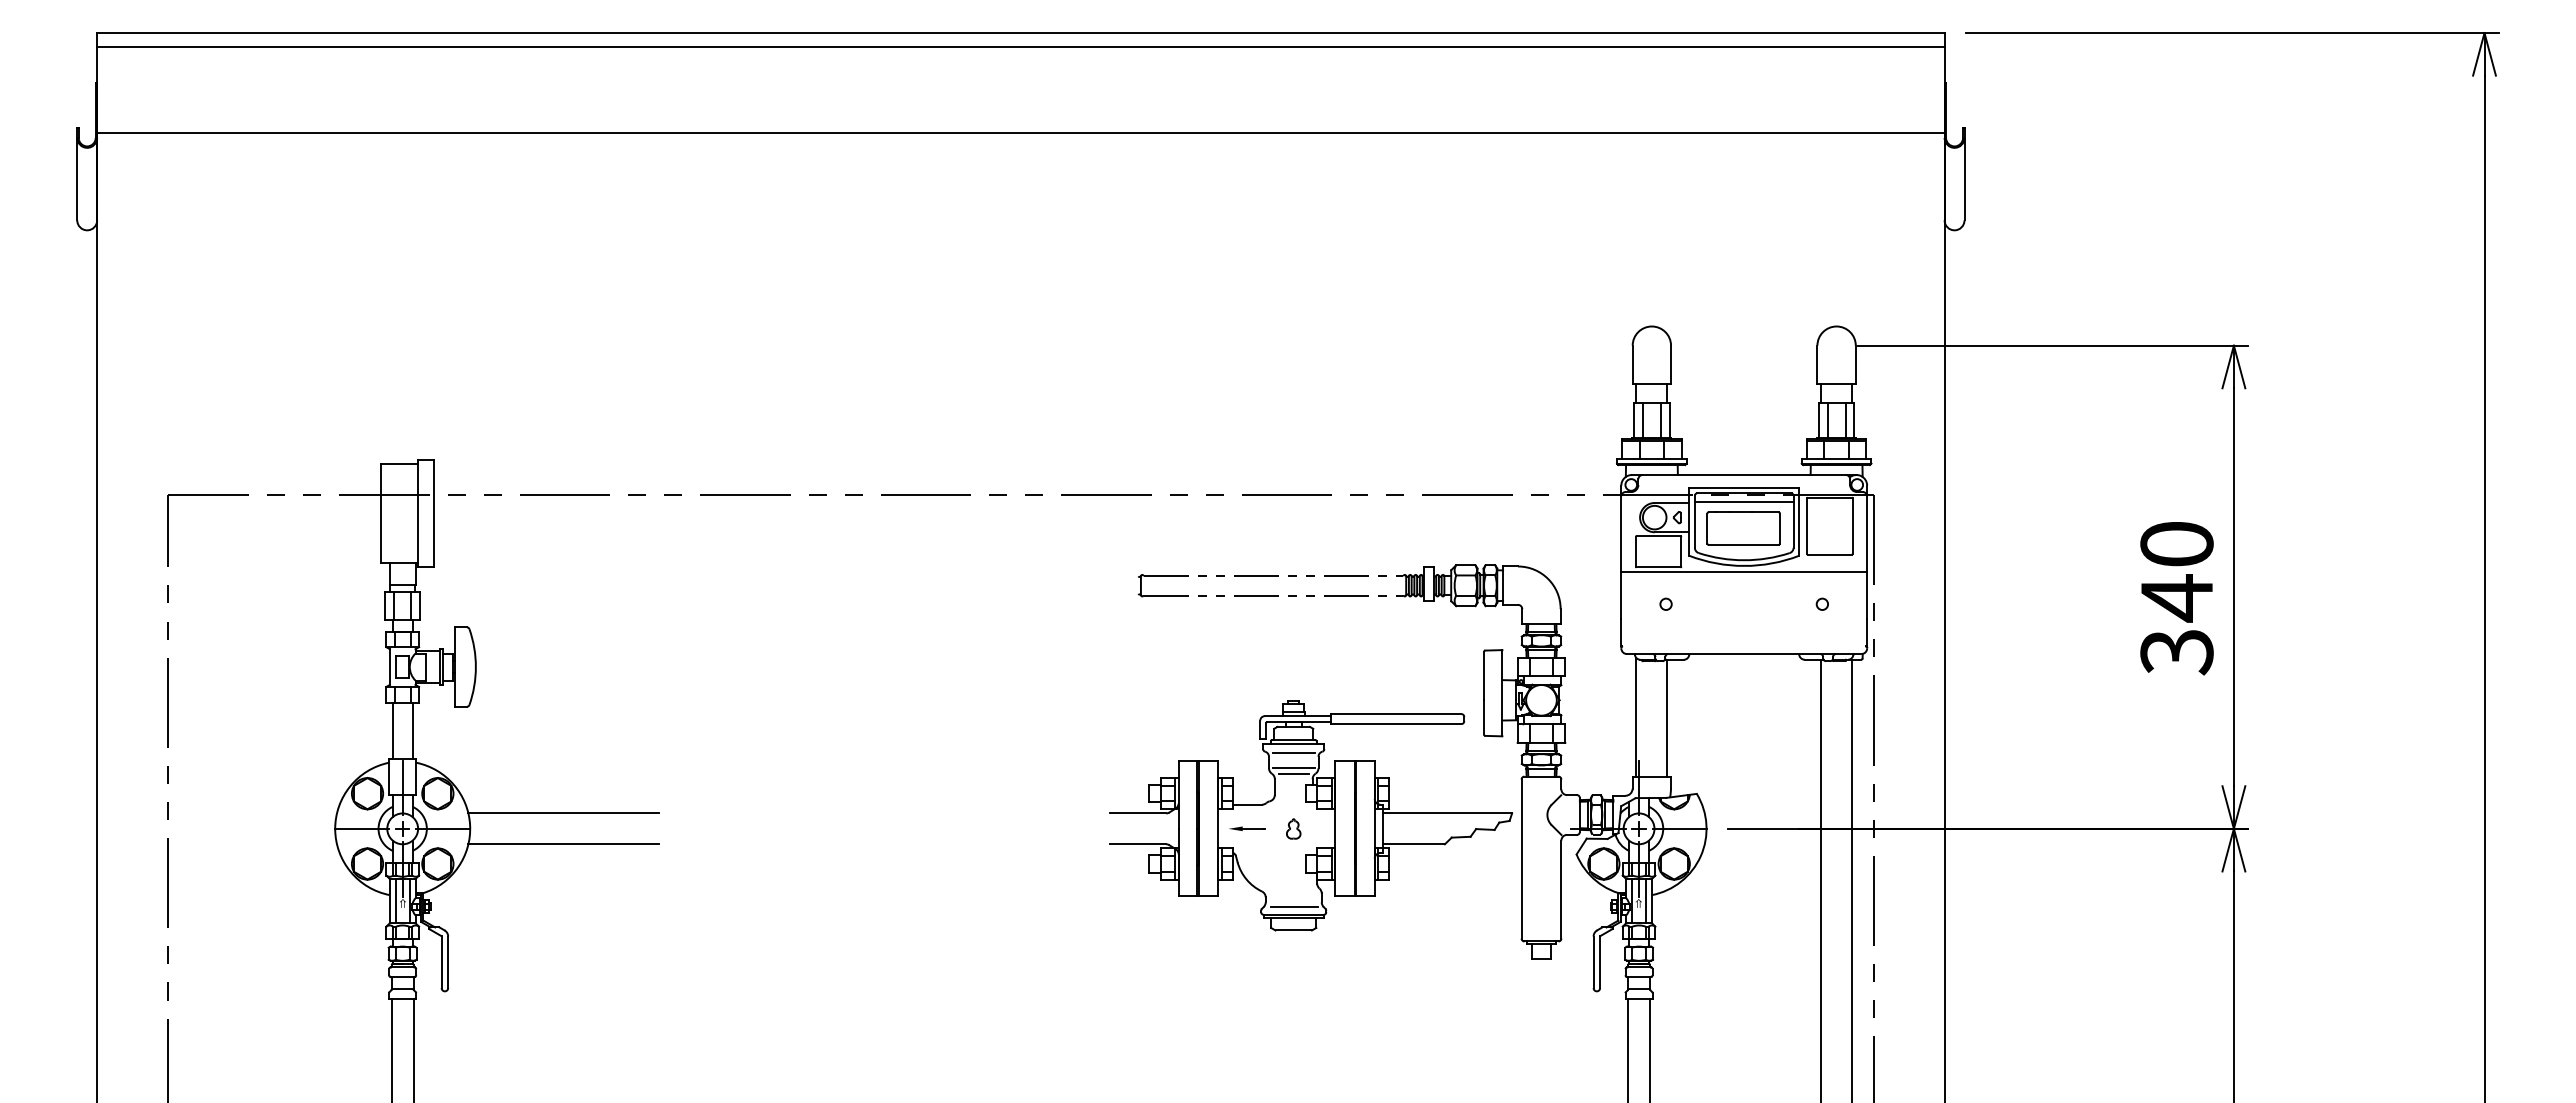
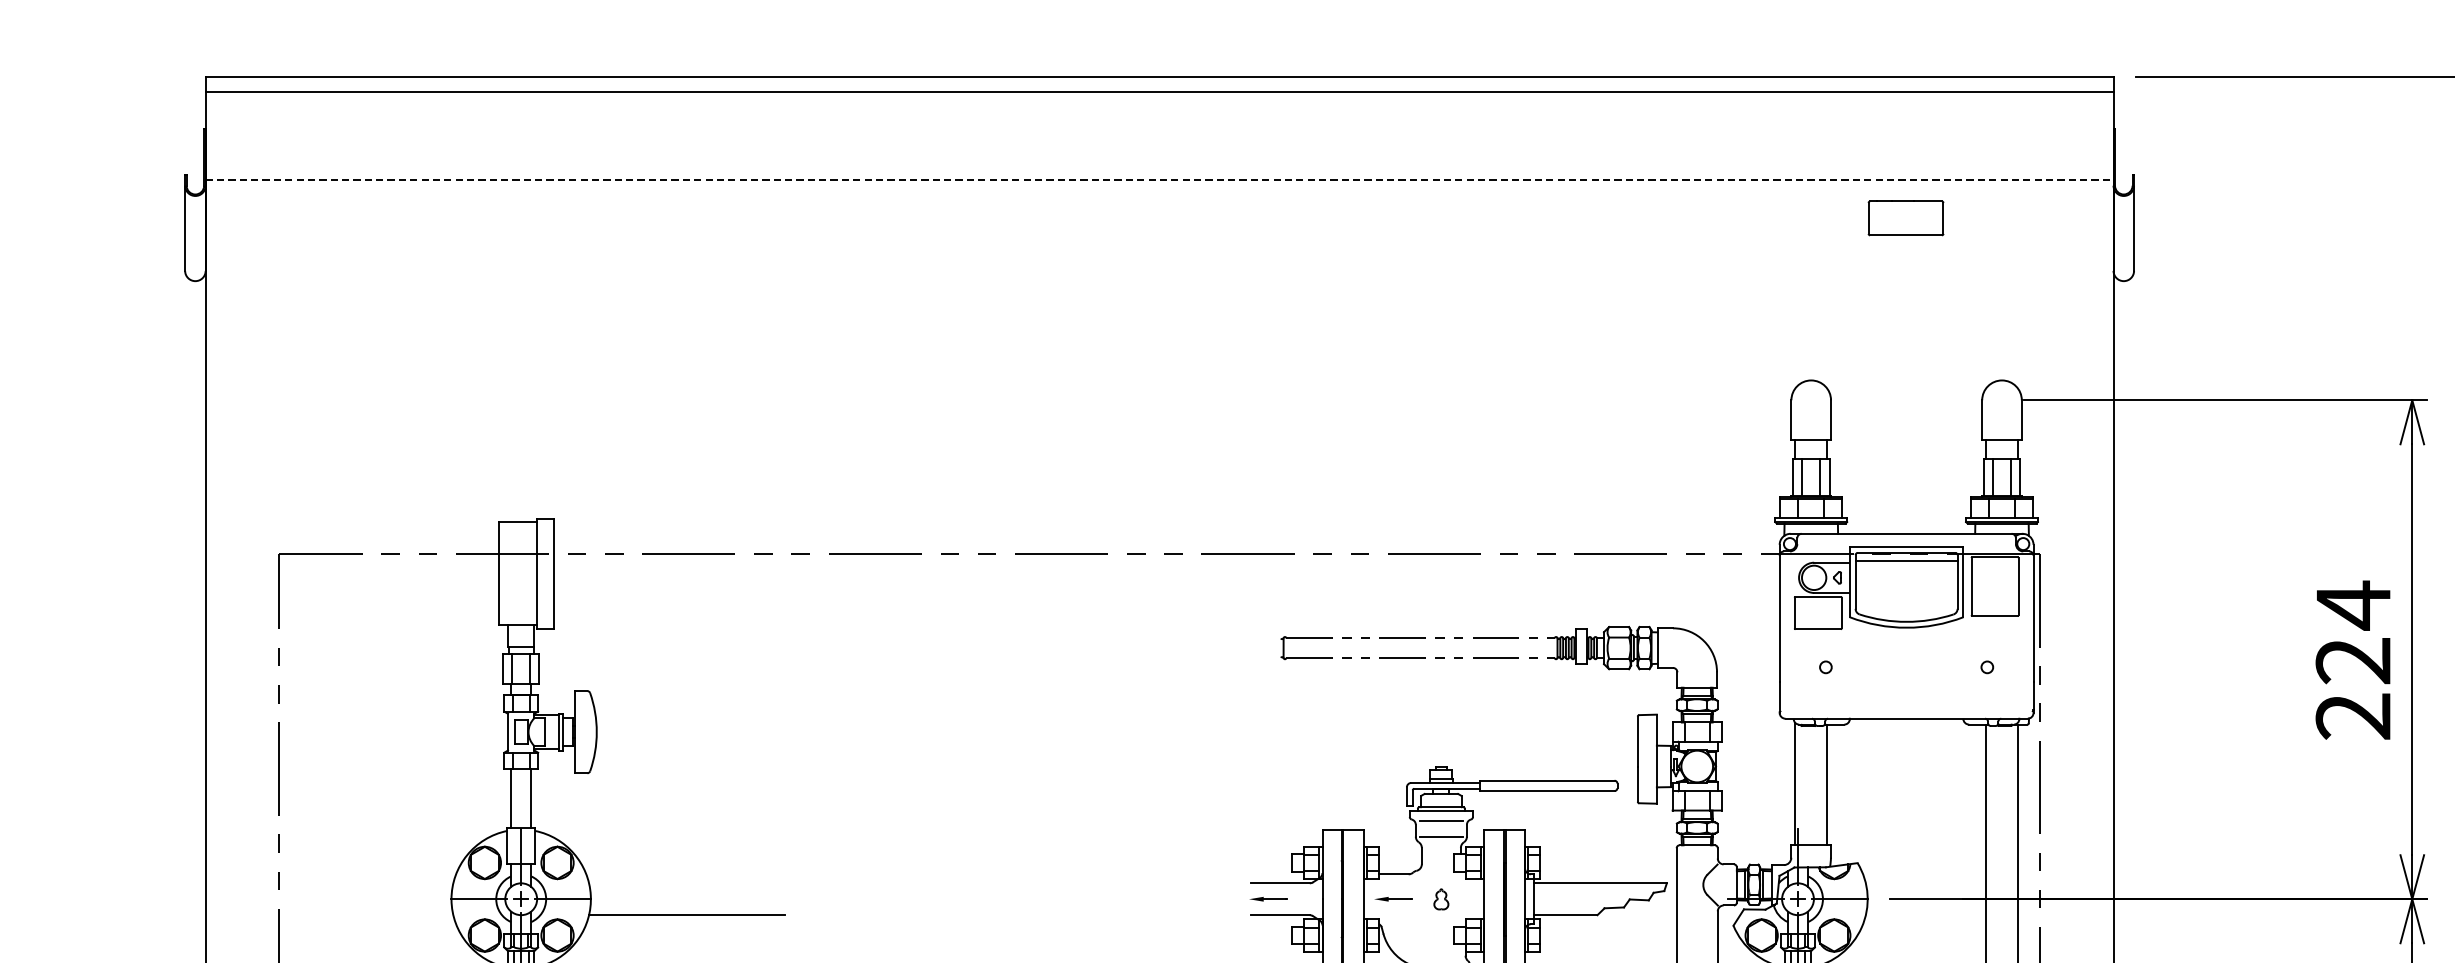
line: (1020, 132) -> (1159, 180), solid -> dashed
part: (1743, 528) -> (1905, 218), moved
line: (1744, 572) -> (1906, 634), removed
text: (2176, 597) -> (2353, 660), 340 -> 224
line: (1293, 773) -> (1441, 842), removed
line: (563, 813) -> (687, 883), removed
part: (1126, 828) -> (1268, 898), added

